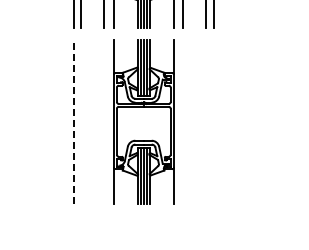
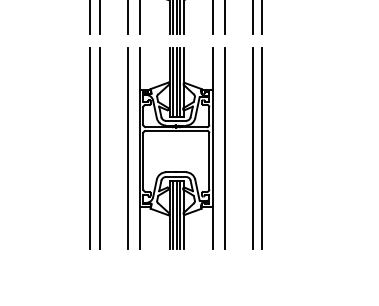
line: (73, 121) -> (90, 148), dashed -> solid
line: (81, 121) -> (100, 148), added
line: (104, 121) -> (128, 148), added
line: (183, 121) -> (225, 148), added
line: (206, 121) -> (253, 148), added
line: (213, 121) -> (261, 148), added

